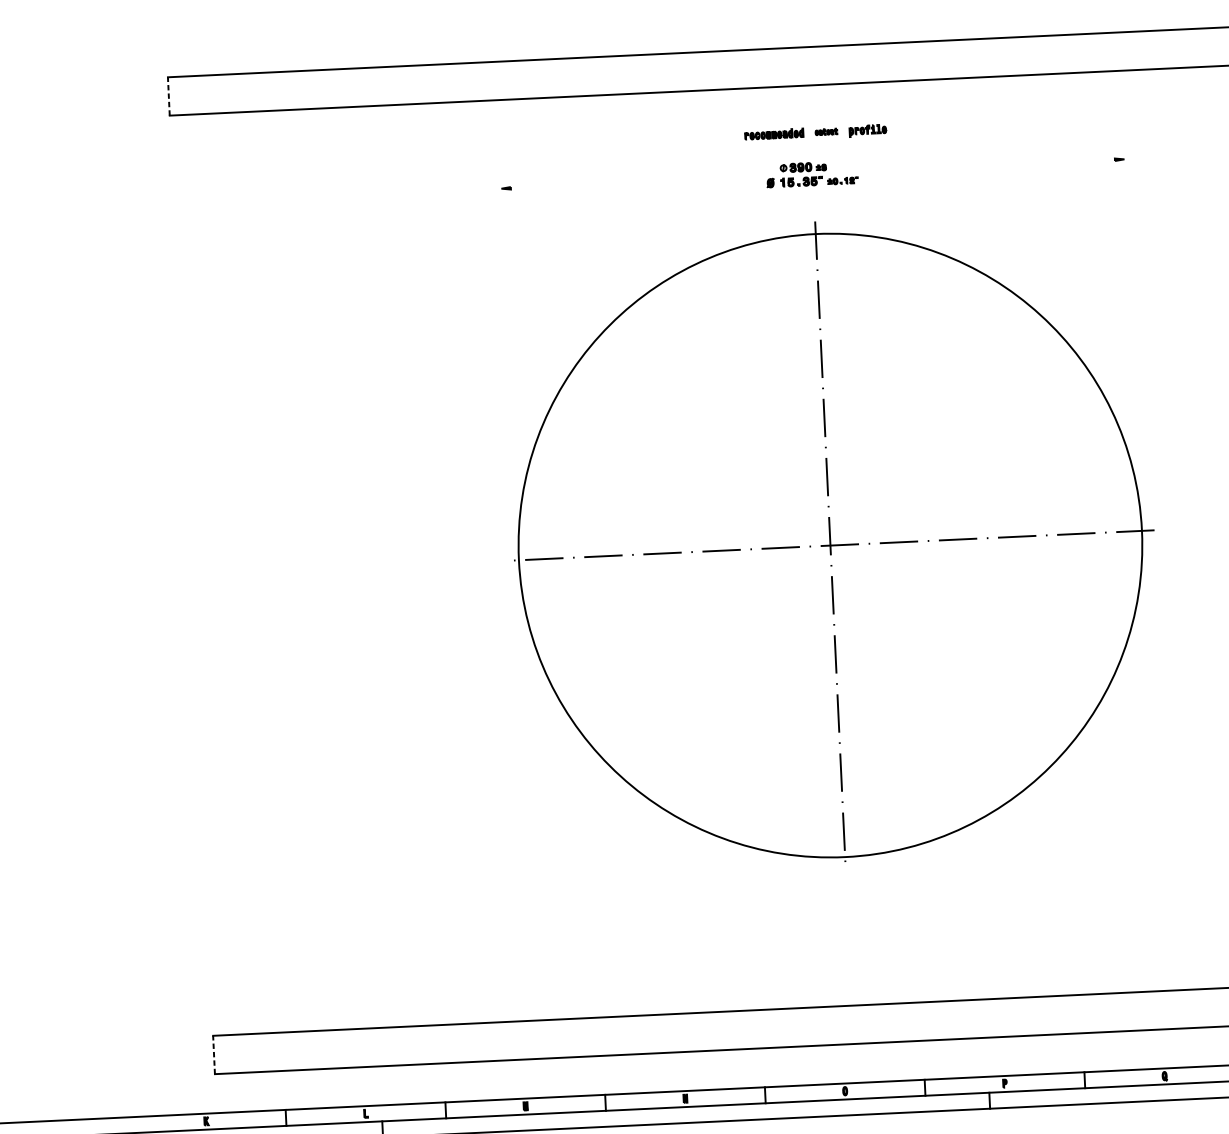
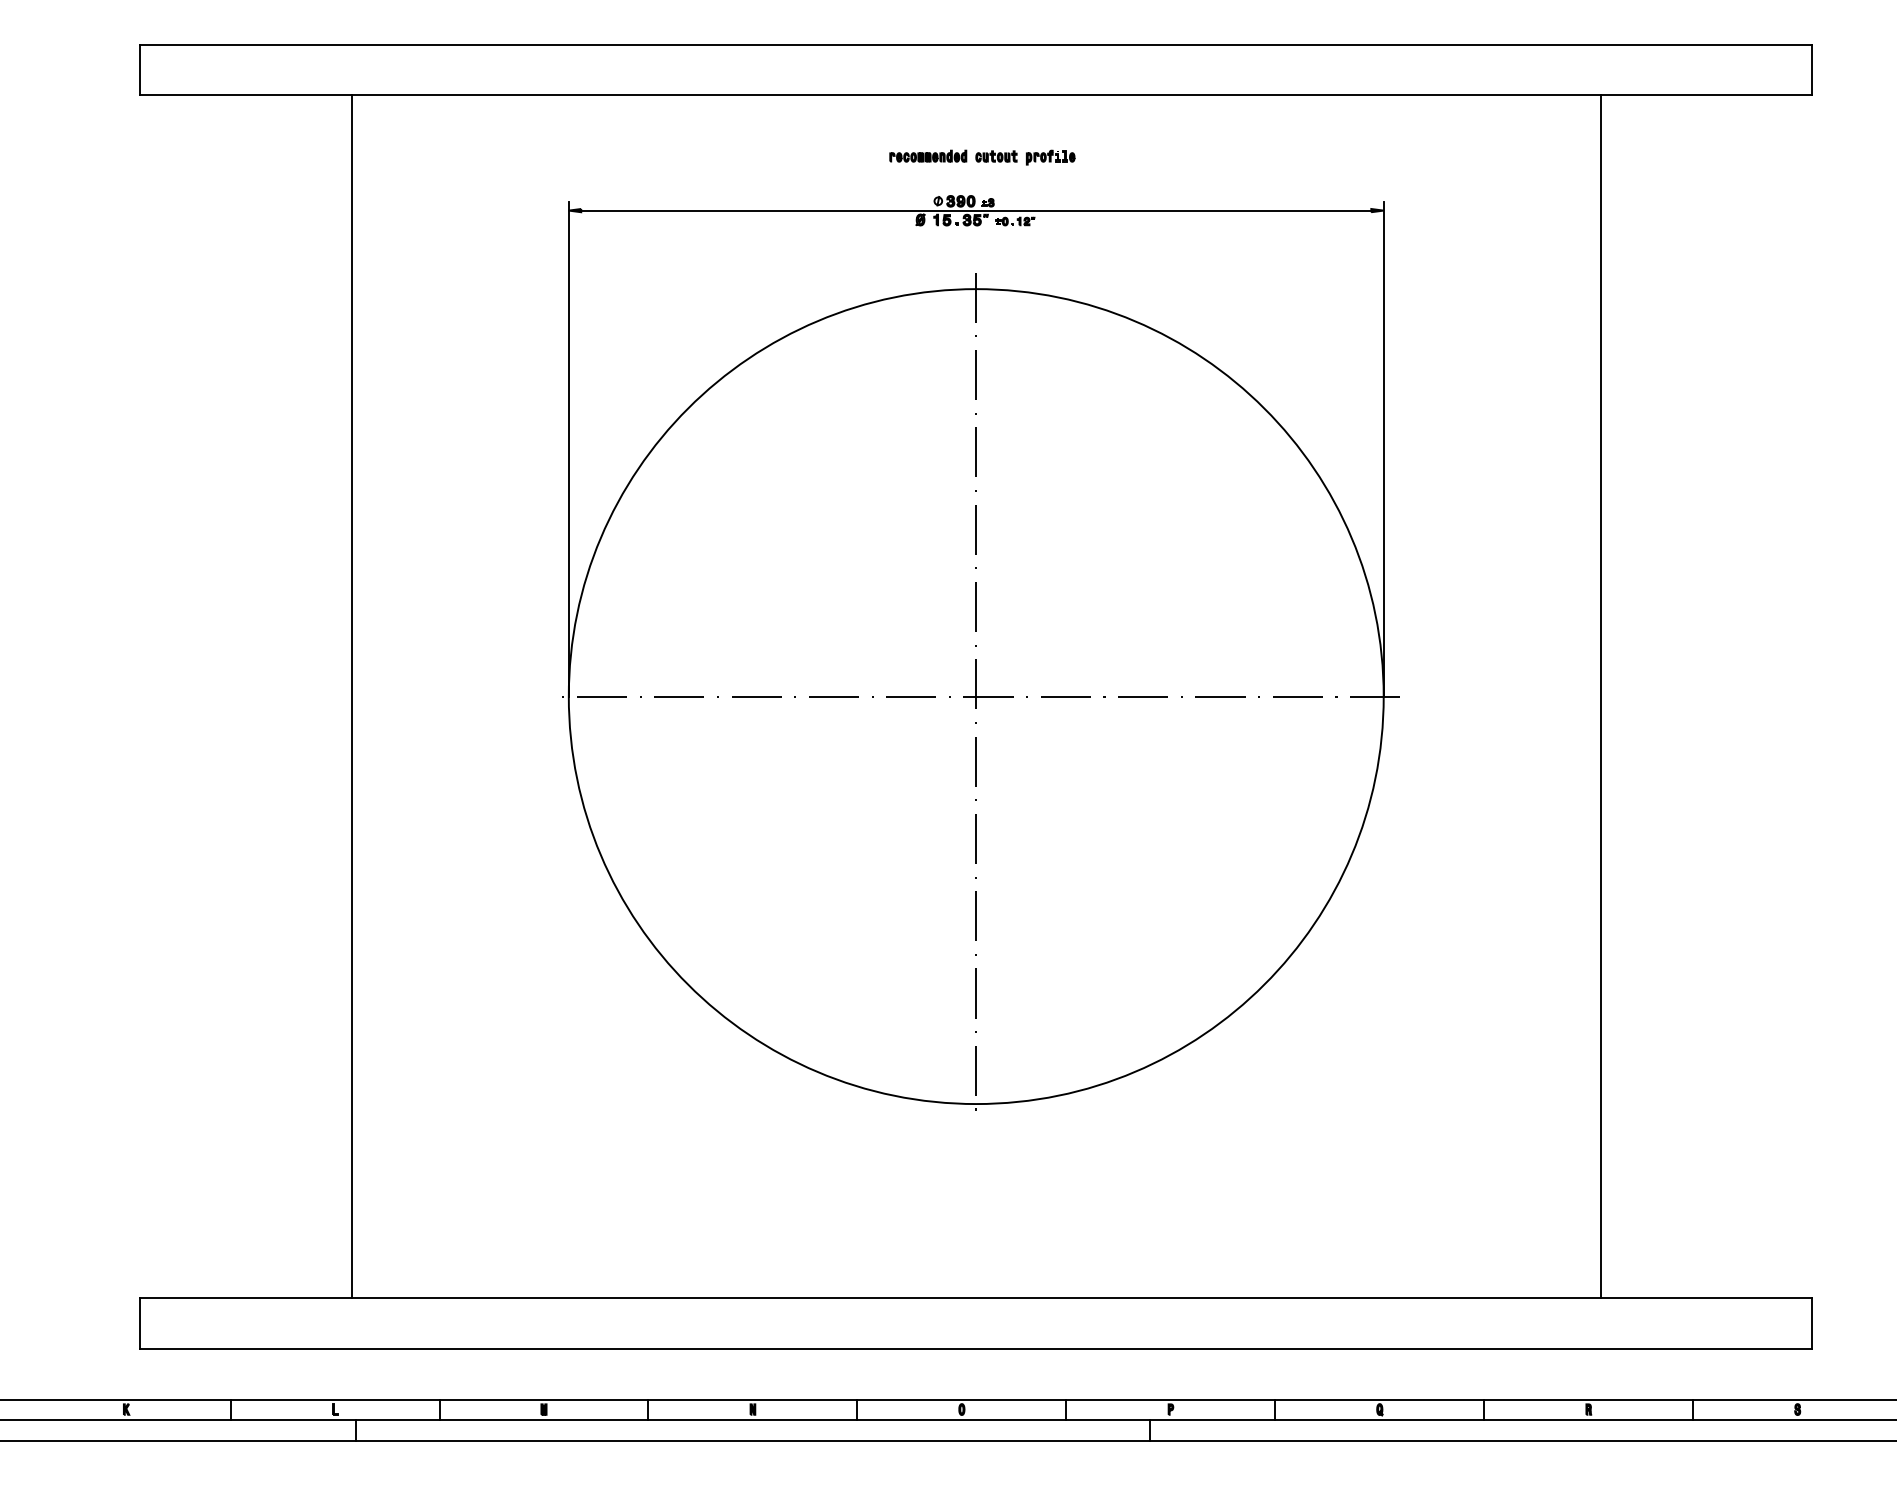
line: (168, 96) -> (140, 69), dashed -> solid
part: (826, 131) -> (996, 156), size x1.43
line: (813, 173) -> (976, 210), added
line: (1132, 341) -> (1383, 449), added
line: (509, 371) -> (568, 449), added
line: (352, 568) -> (351, 696), added
line: (214, 1054) -> (140, 1322), dashed -> solid

